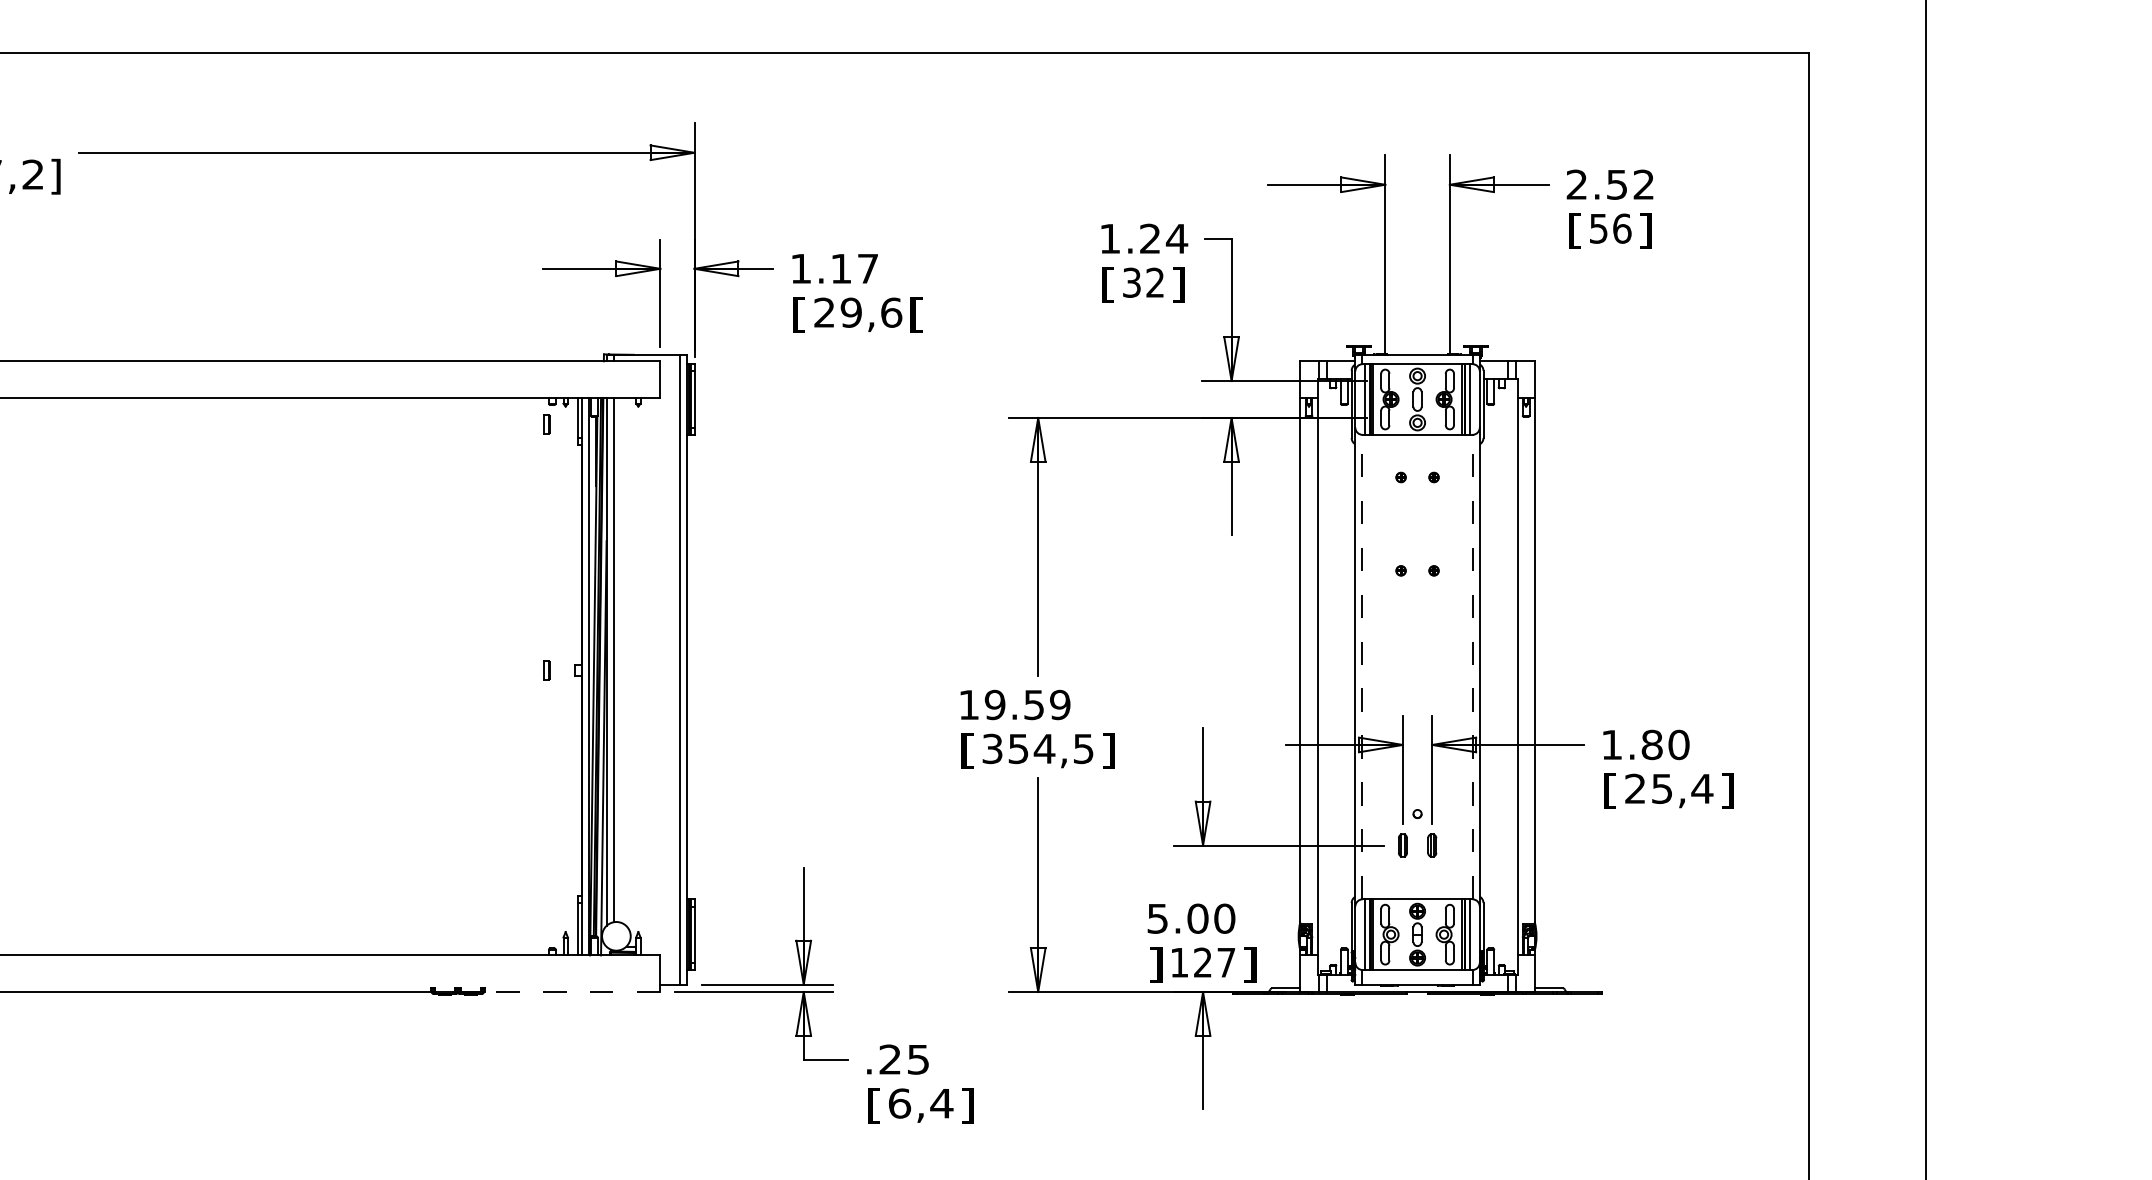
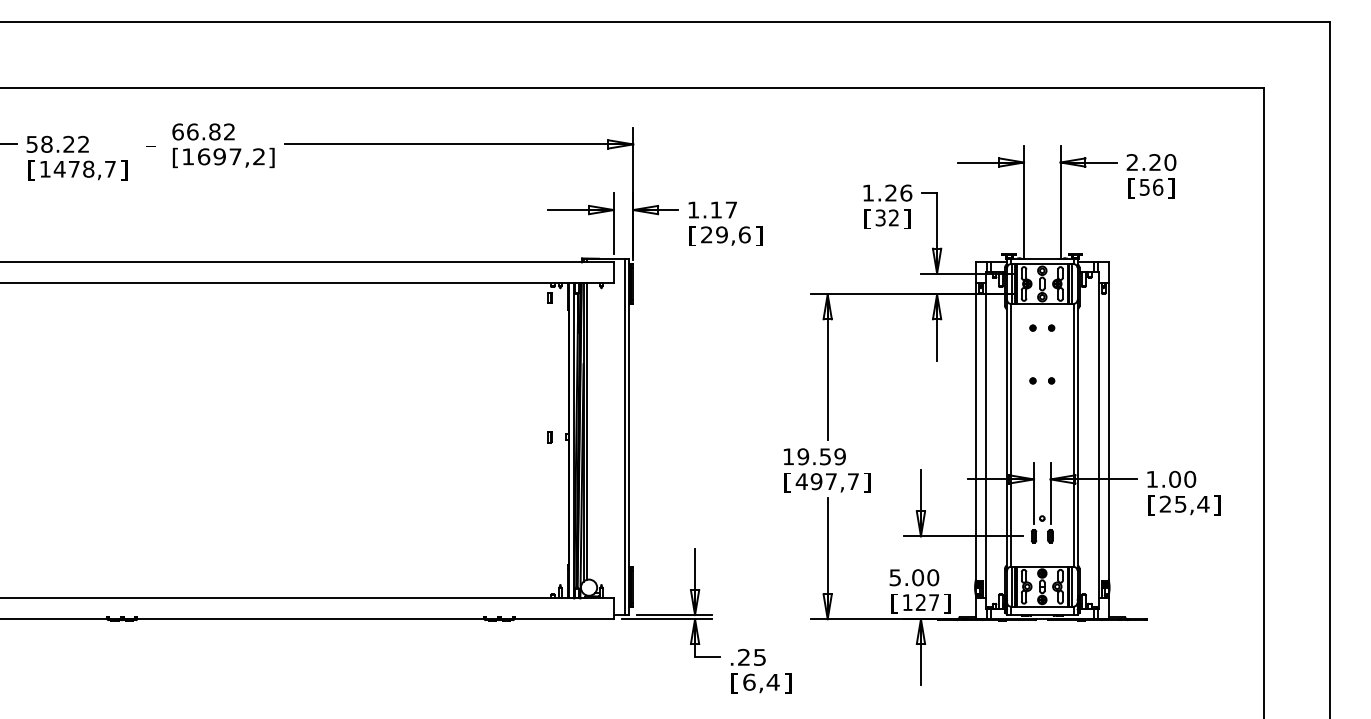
text: (1630, 184) -> (1162, 162), 2.52 -> 2.20
text: (1177, 237) -> (906, 192), 1.24 -> 1.26
text: (915, 313) -> (758, 235), [ -> ]
line: (1363, 665) -> (1011, 434), dashed -> solid
line: (1472, 665) -> (1073, 434), dashed -> solid
text: (1651, 745) -> (1174, 479), 1.80 -> 1.00
text: (1036, 748) -> (826, 481), 354,5 -> 497,7
text: (1156, 964) -> (894, 603), ] -> [
line: (572, 992) -> (564, 619), dashed -> solid

